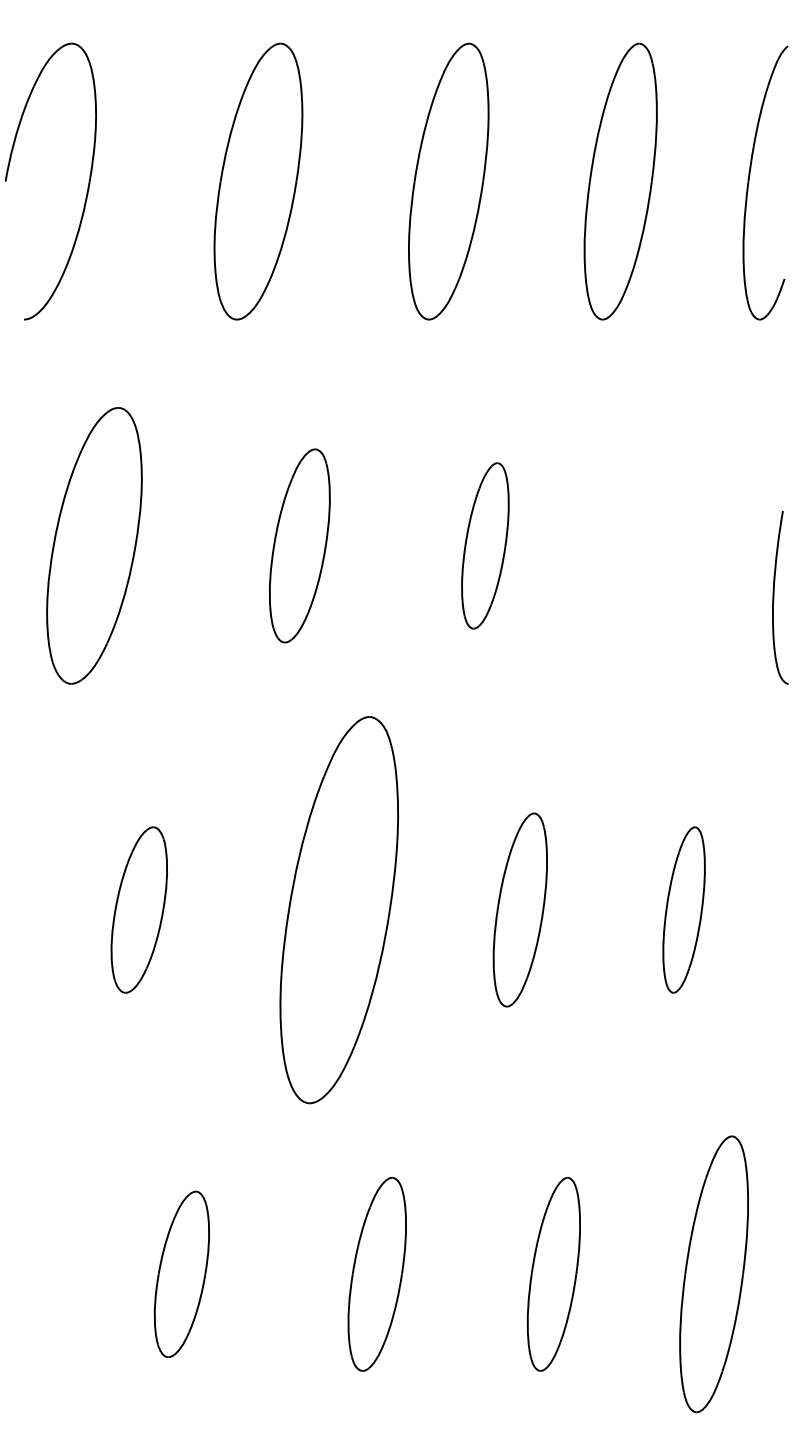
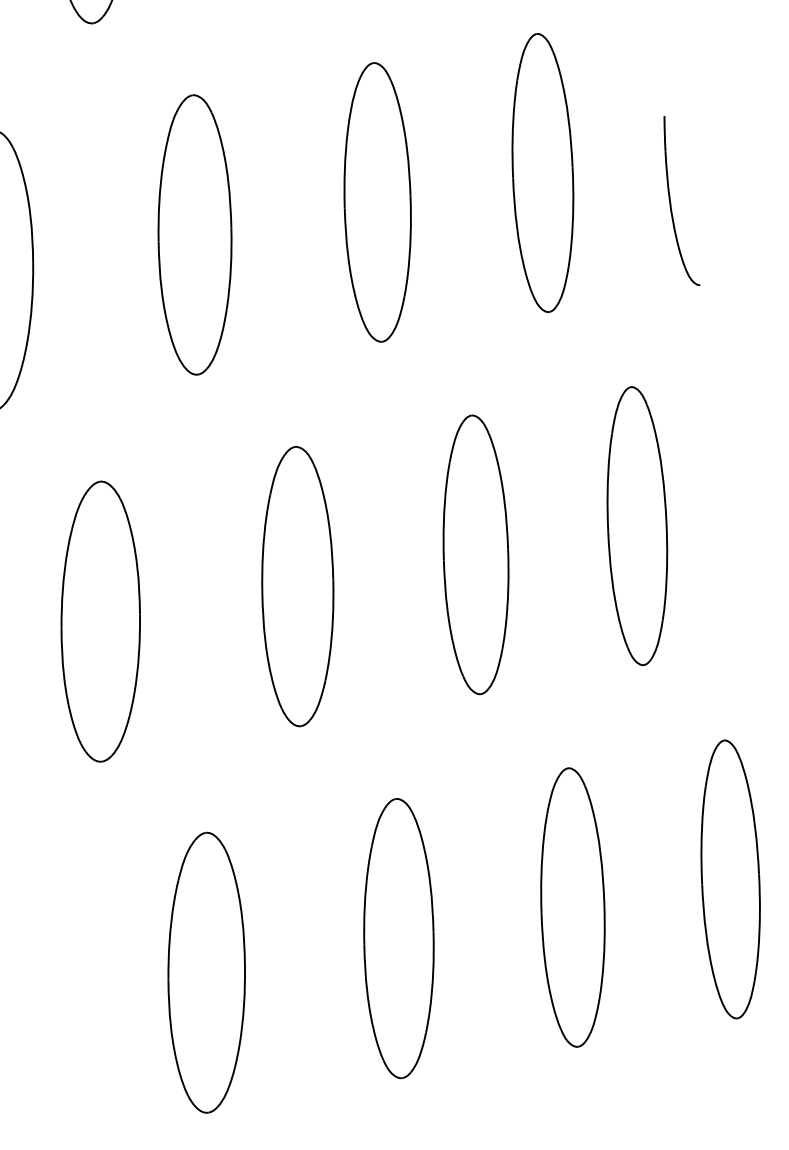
part: (299, 545) -> (194, 234), size x1.43
part: (485, 545) -> (377, 202), size x1.67
part: (652, 545) -> (542, 172), added
part: (139, 909) -> (100, 621), size x1.67
part: (339, 909) -> (297, 586), size x0.71
part: (520, 909) -> (475, 554), size x1.43
part: (683, 909) -> (636, 525), size x1.67
part: (181, 1274) -> (206, 973), size x1.67
part: (377, 1274) -> (399, 938), size x1.43
part: (553, 1274) -> (572, 907), size x1.43

